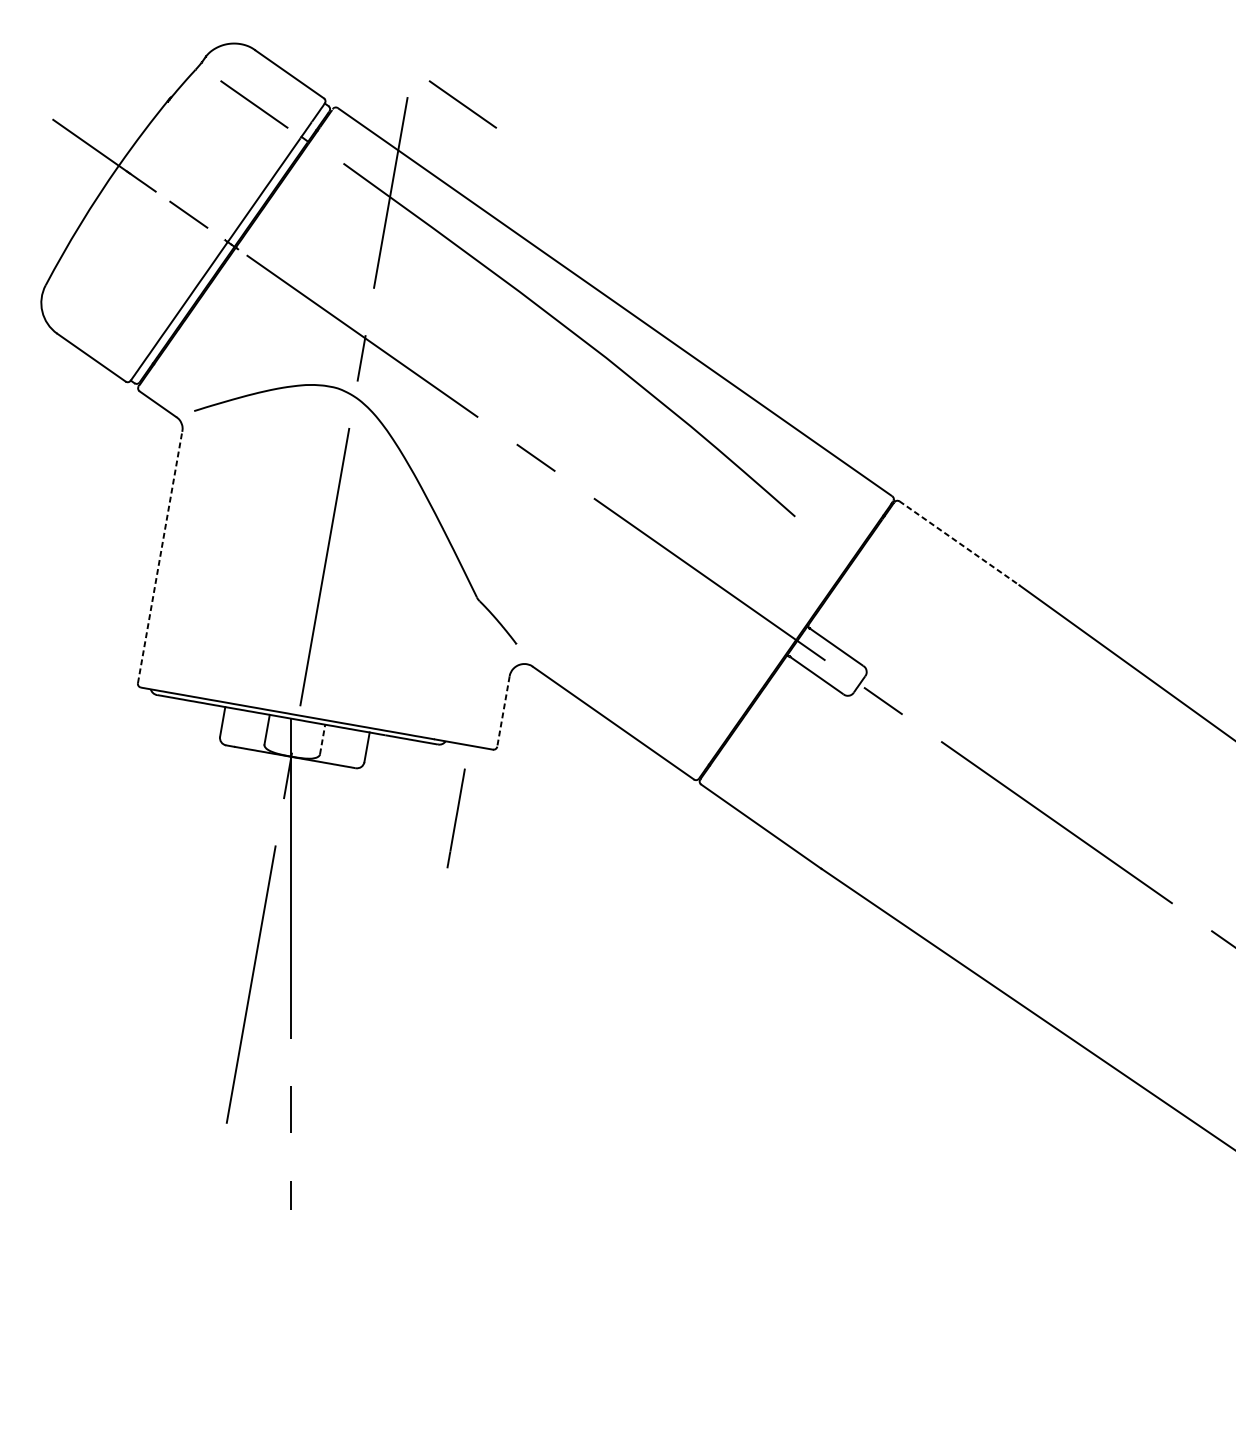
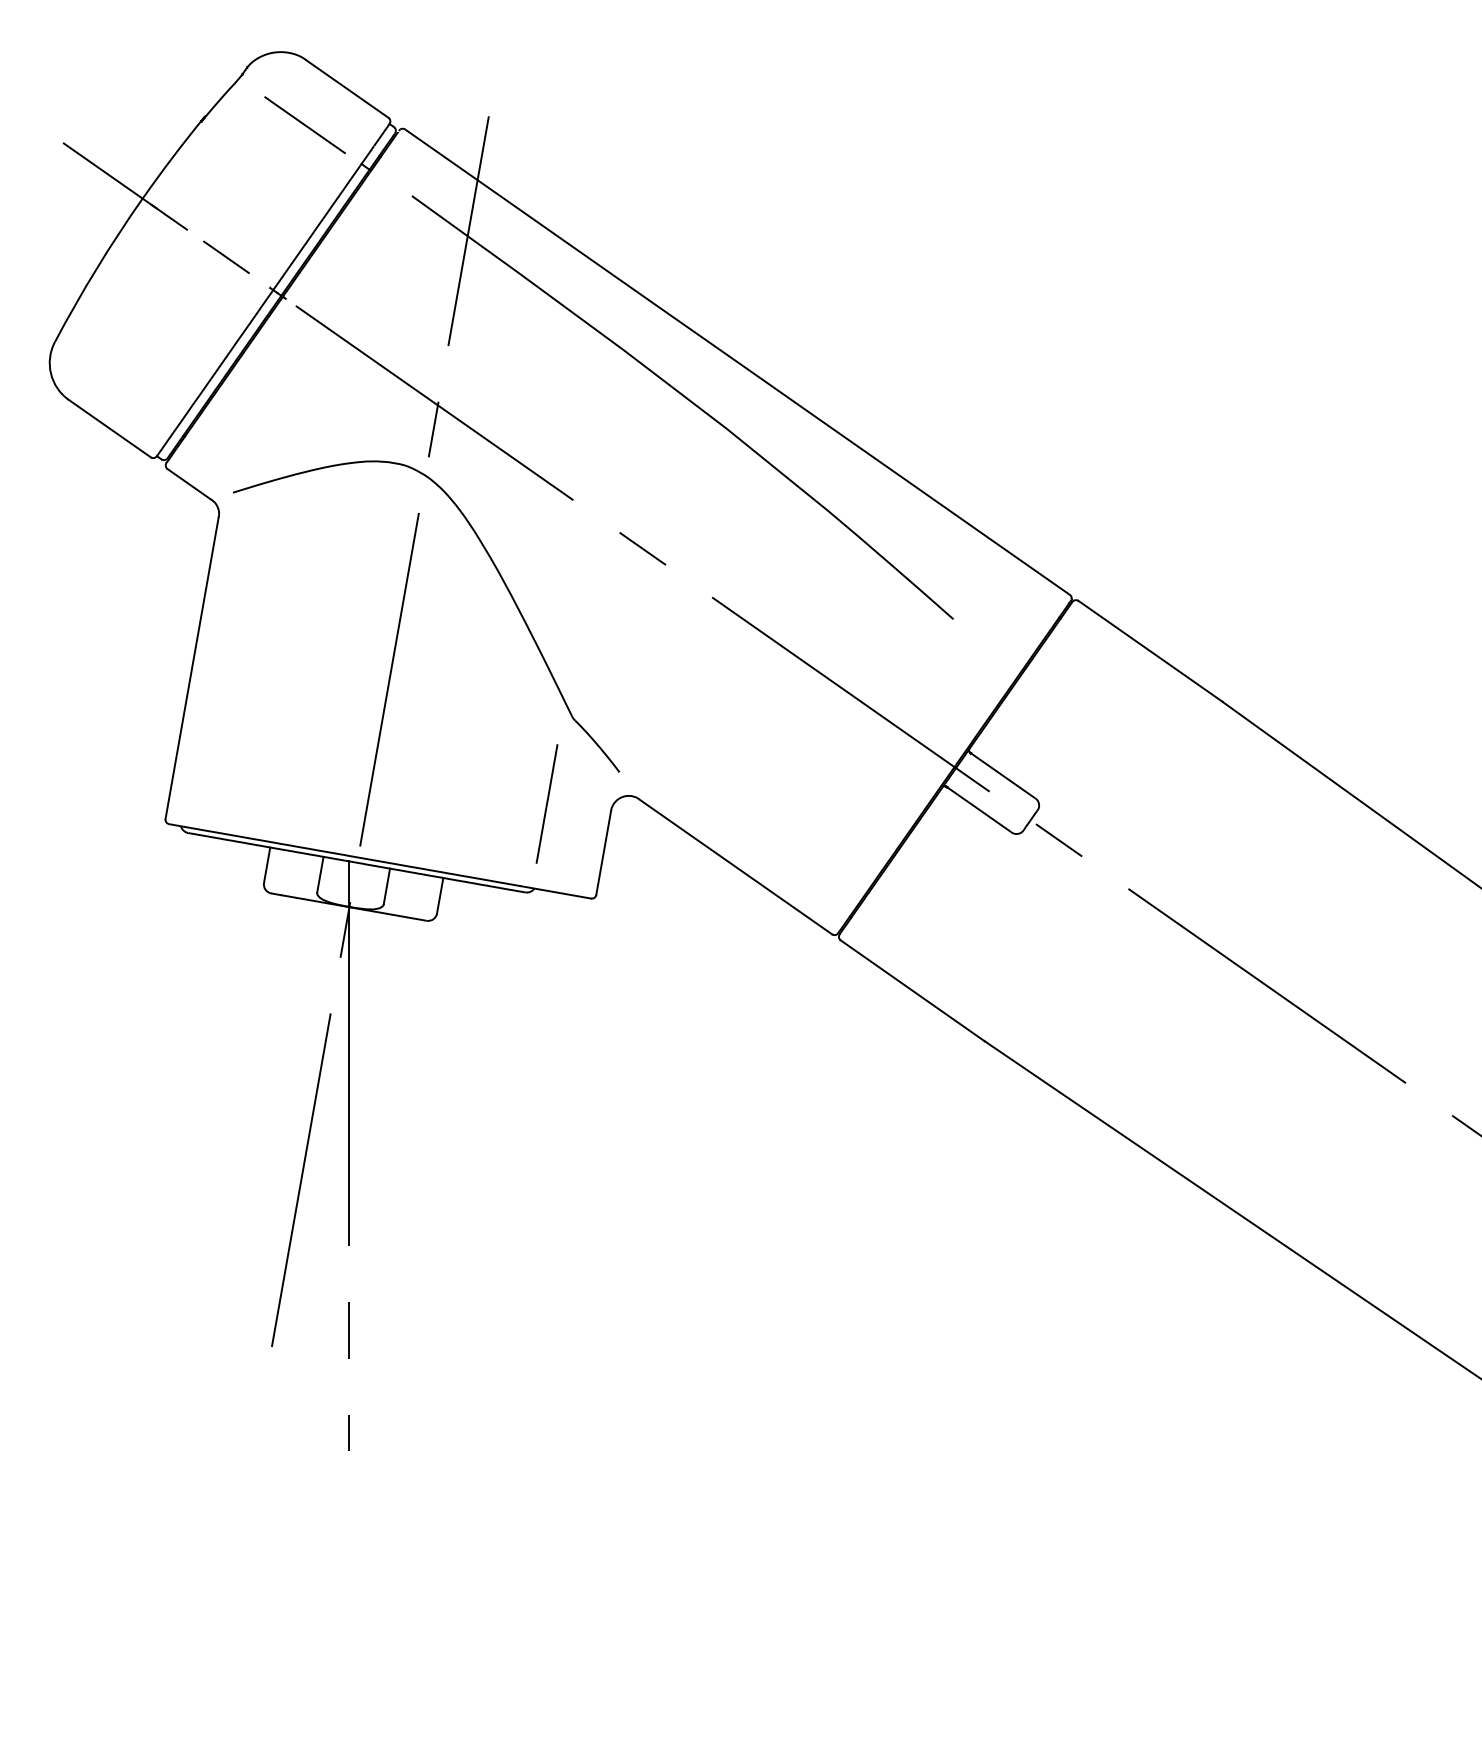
line: (462, 103) -> (554, 124), removed
line: (959, 543) -> (1150, 651), dashed -> solid
line: (160, 556) -> (192, 667), dashed -> solid
line: (503, 712) -> (603, 853), dashed -> solid
line: (323, 738) -> (387, 885), dashed -> solid
line: (455, 818) -> (546, 803), moved

